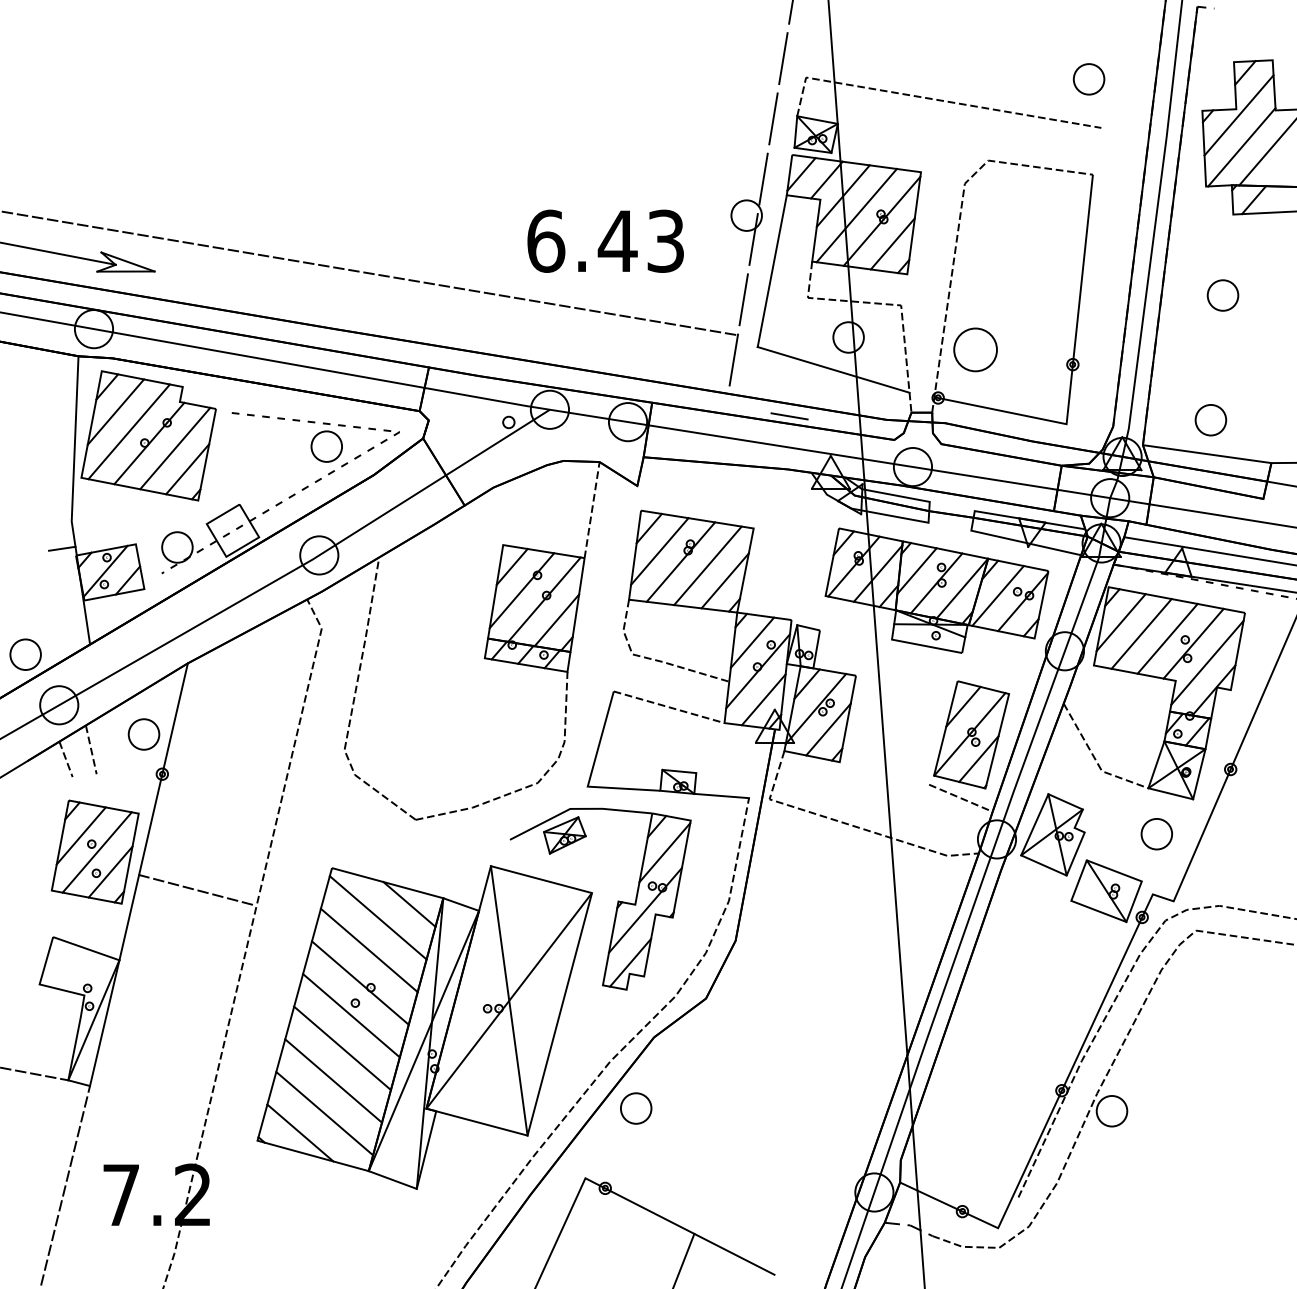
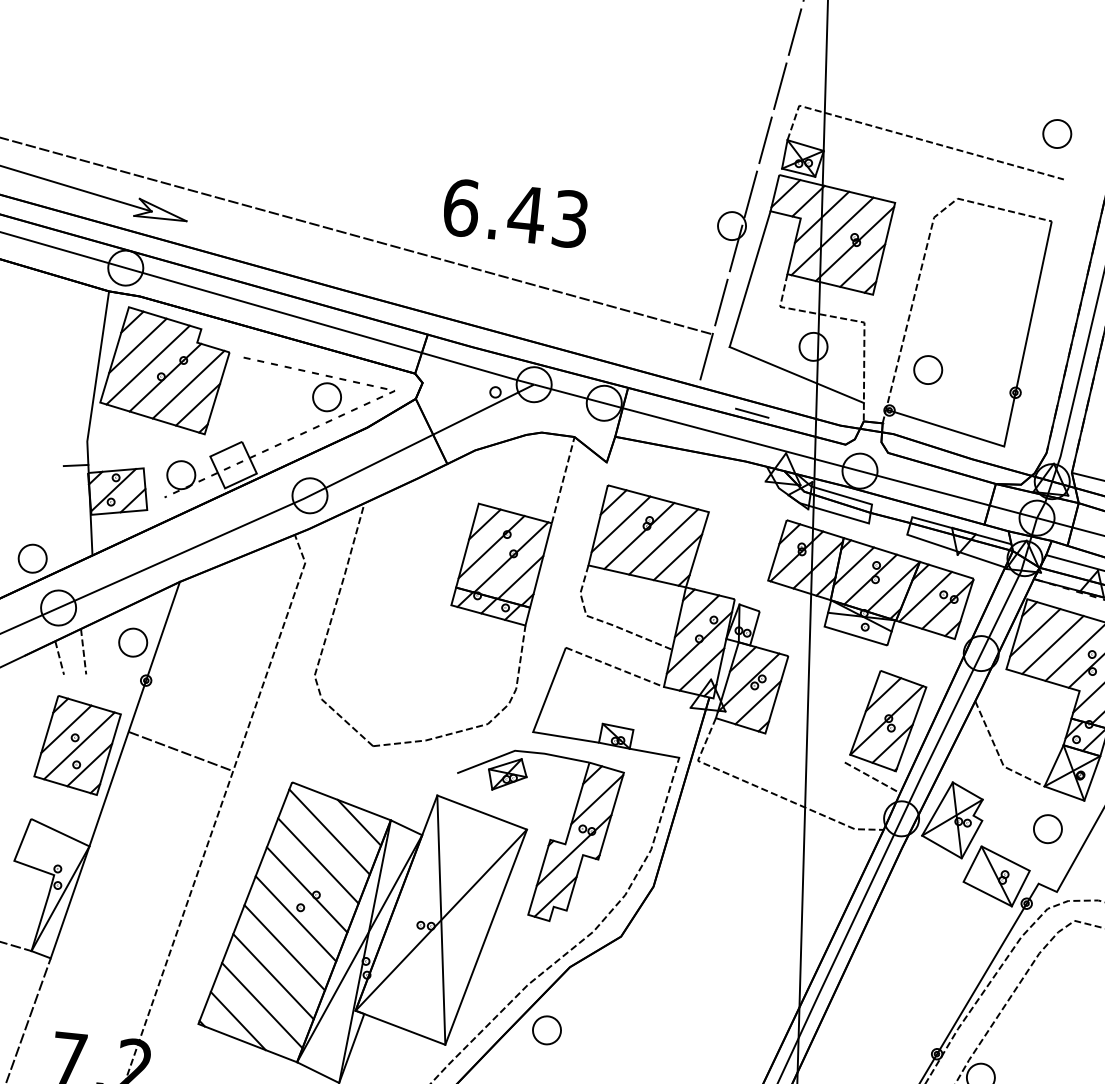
text: (605, 240) -> (515, 212), moved
part: (975, 349) -> (928, 369), size x0.71
line: (196, 889) -> (180, 750), moved

